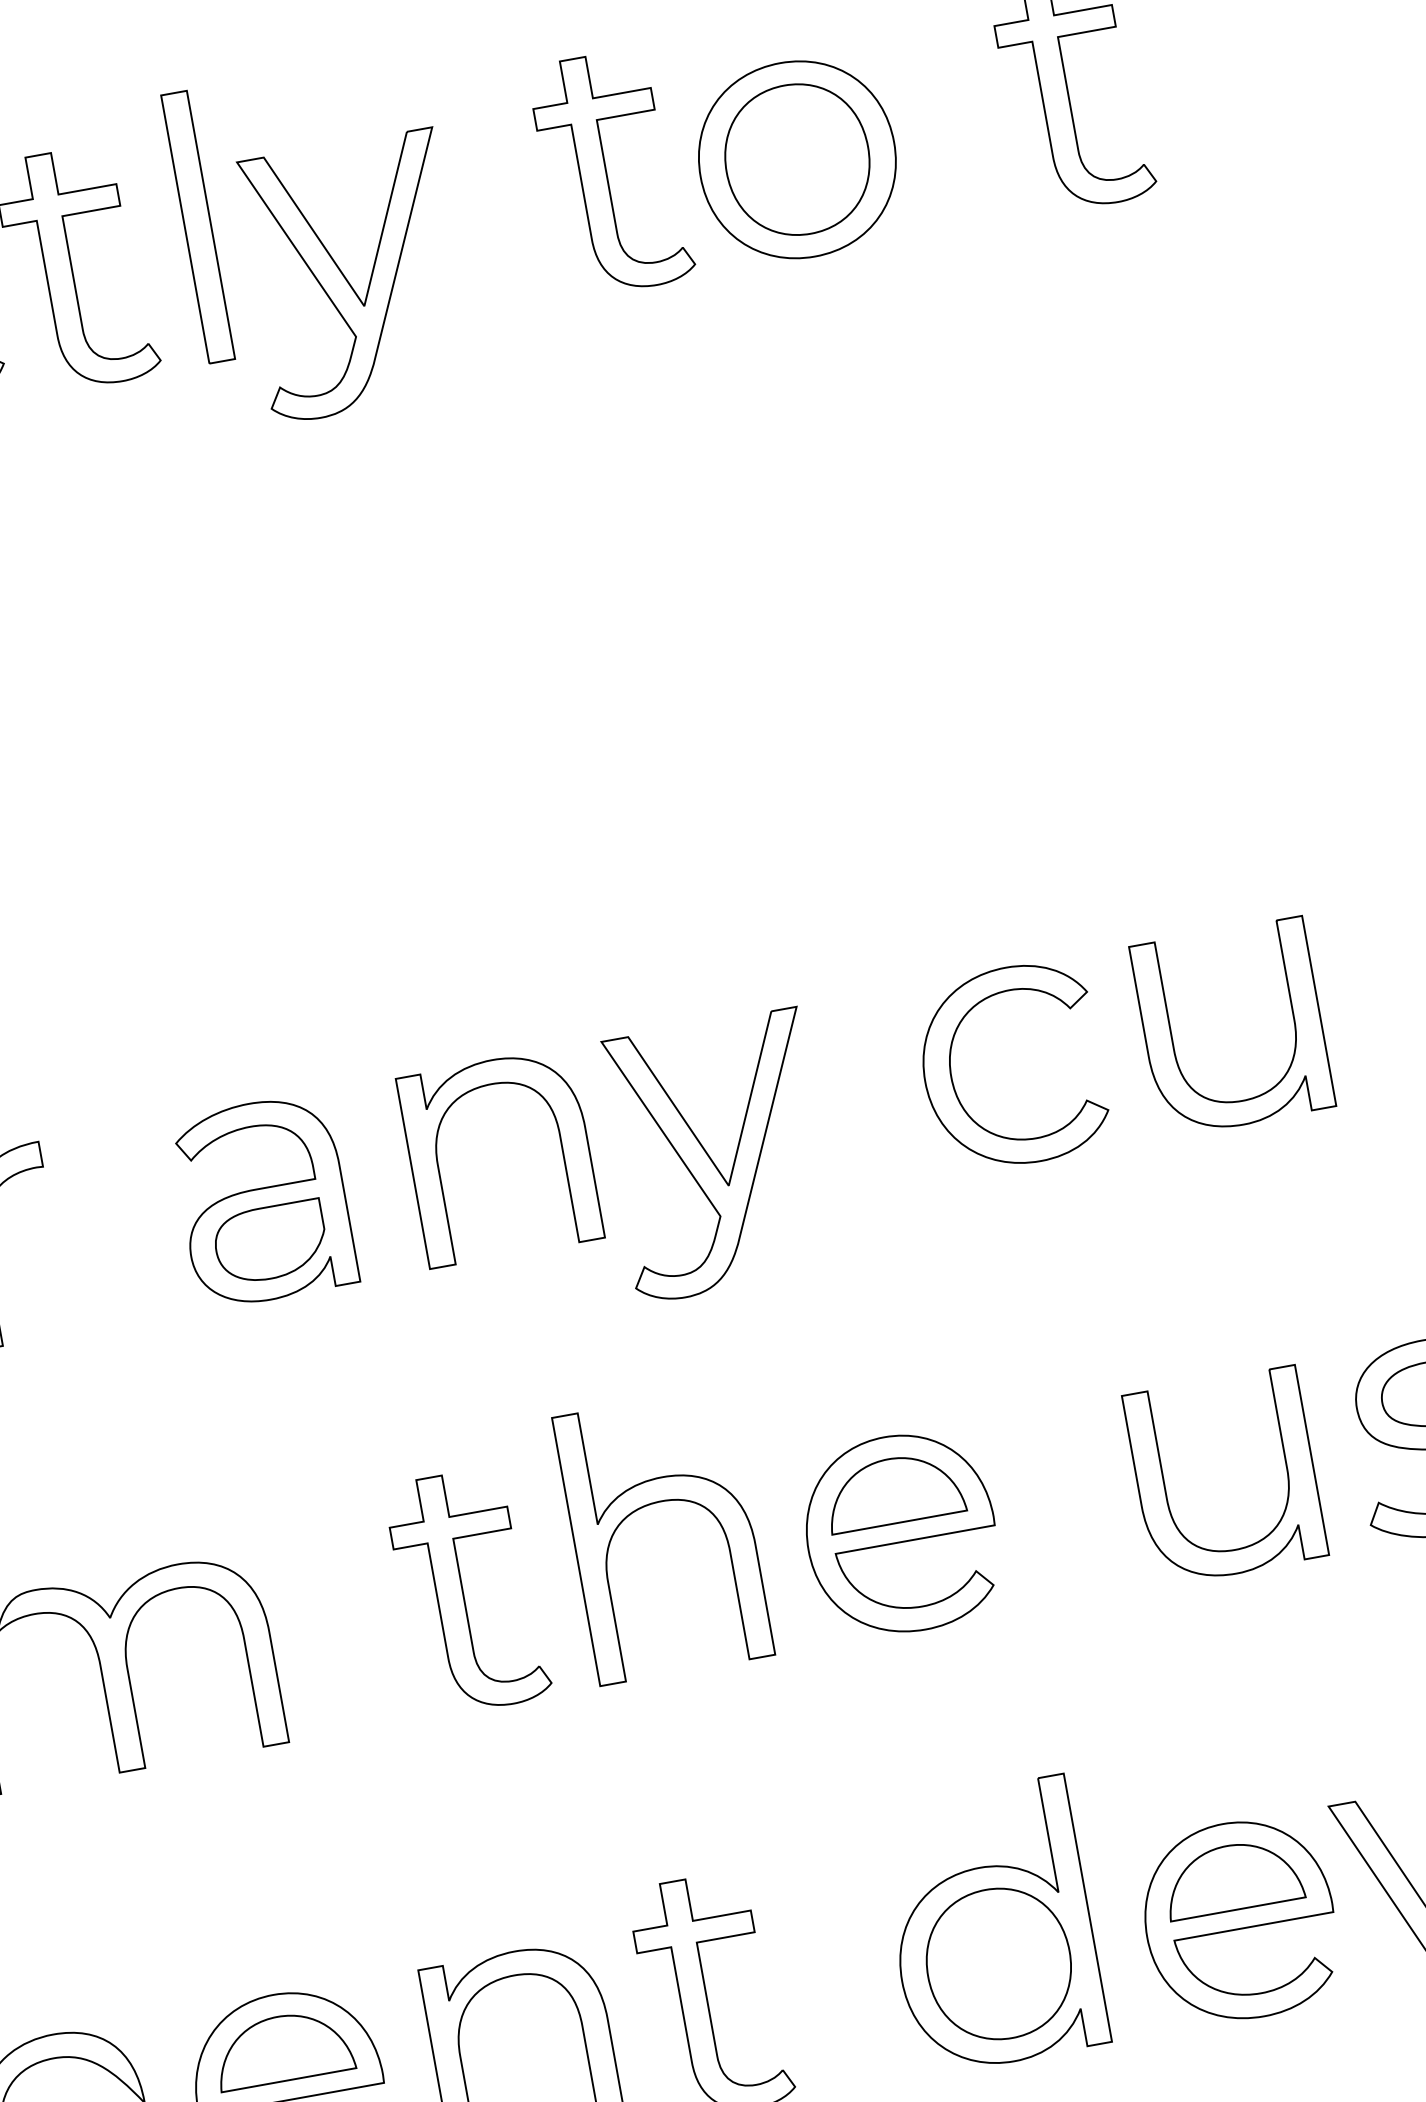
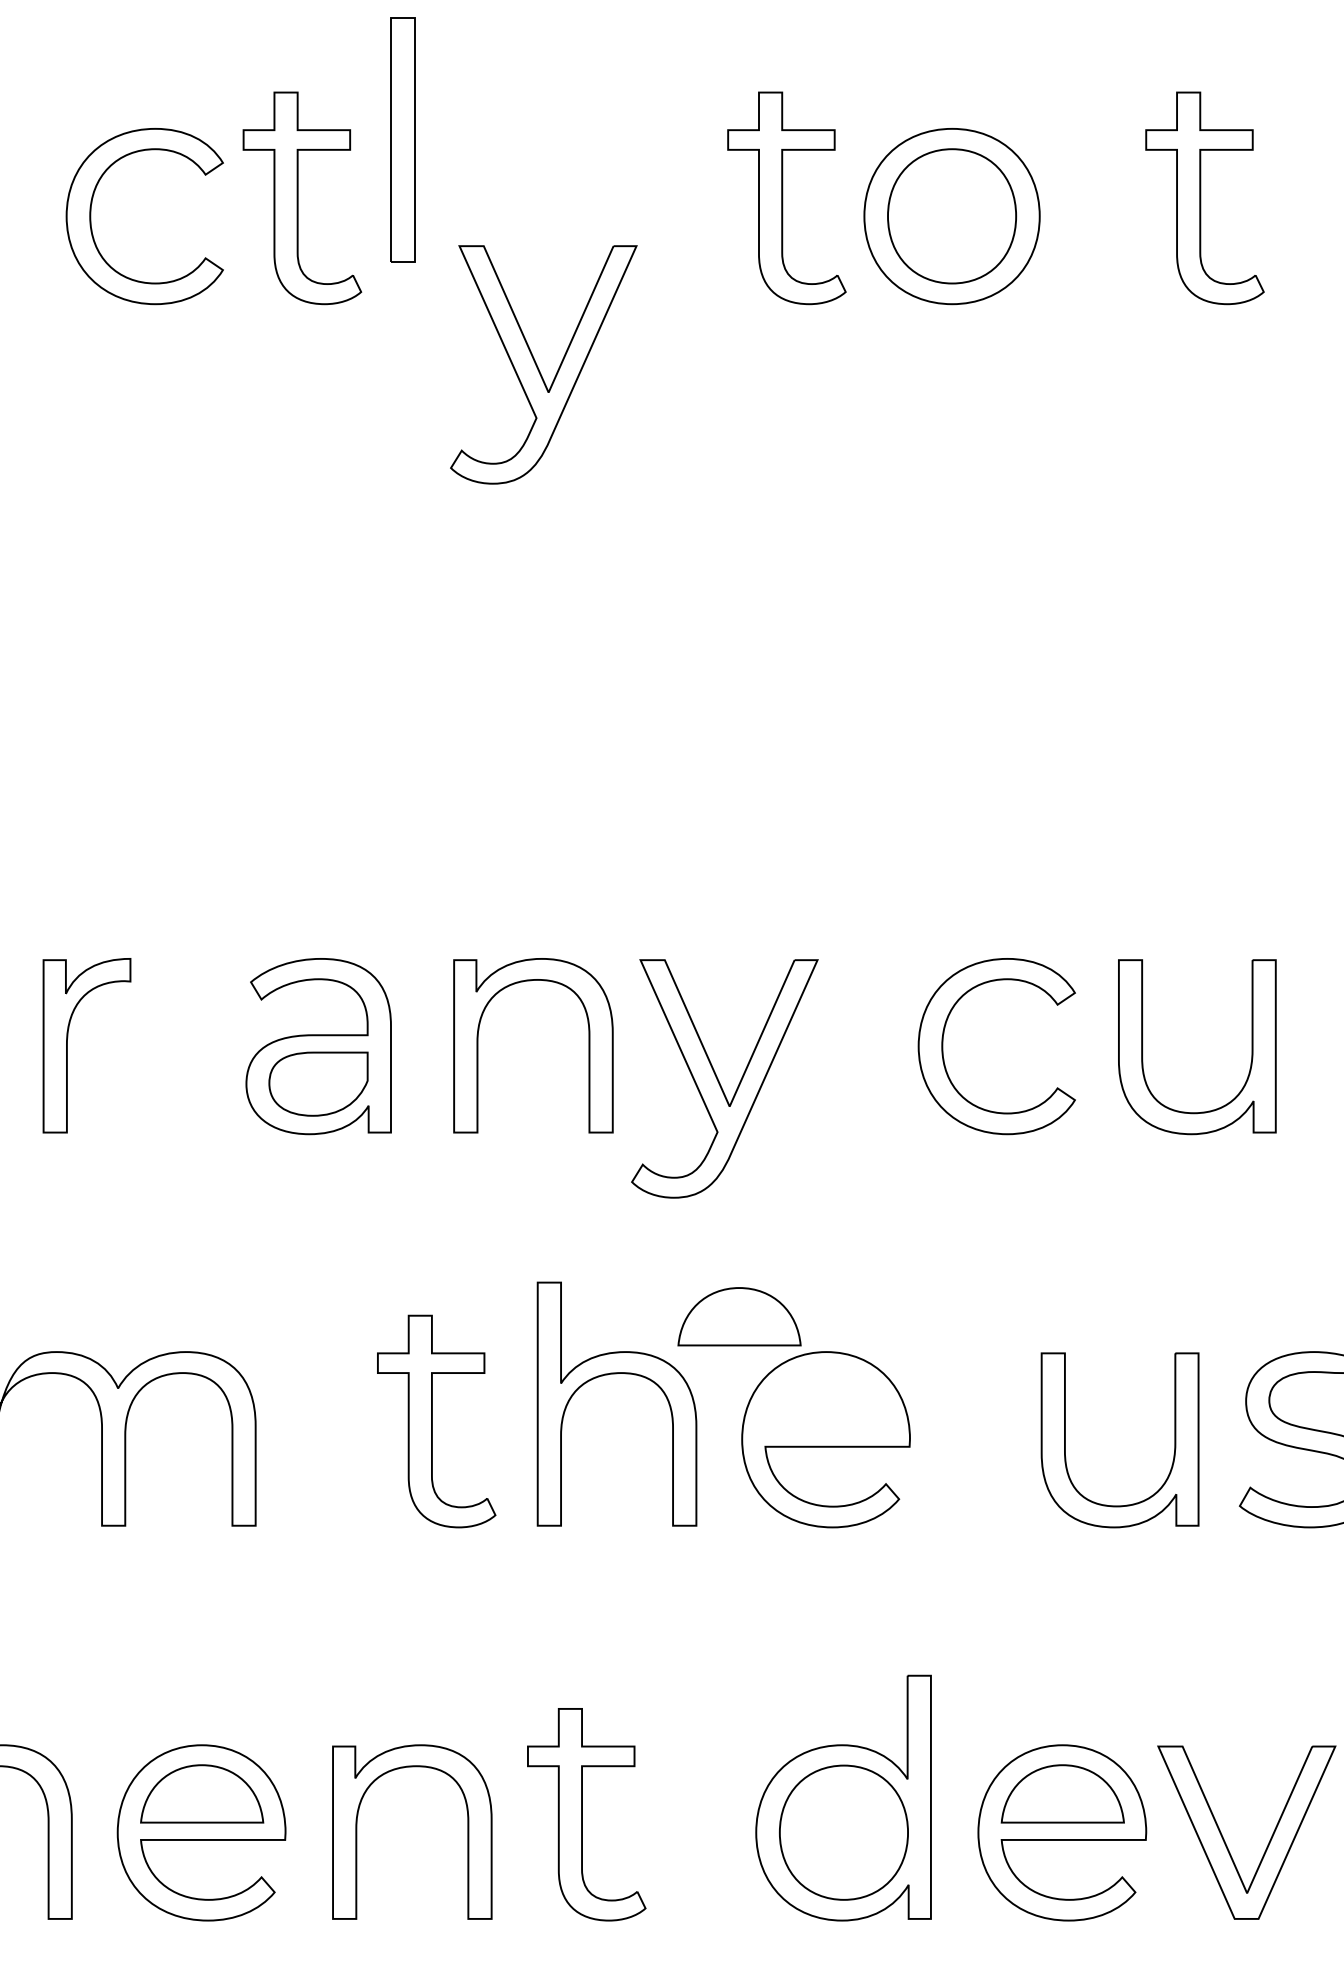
part: (197, 226) -> (402, 139), moved
part: (353, 276) -> (543, 364), moved
part: (893, 1490) -> (739, 1316), moved

